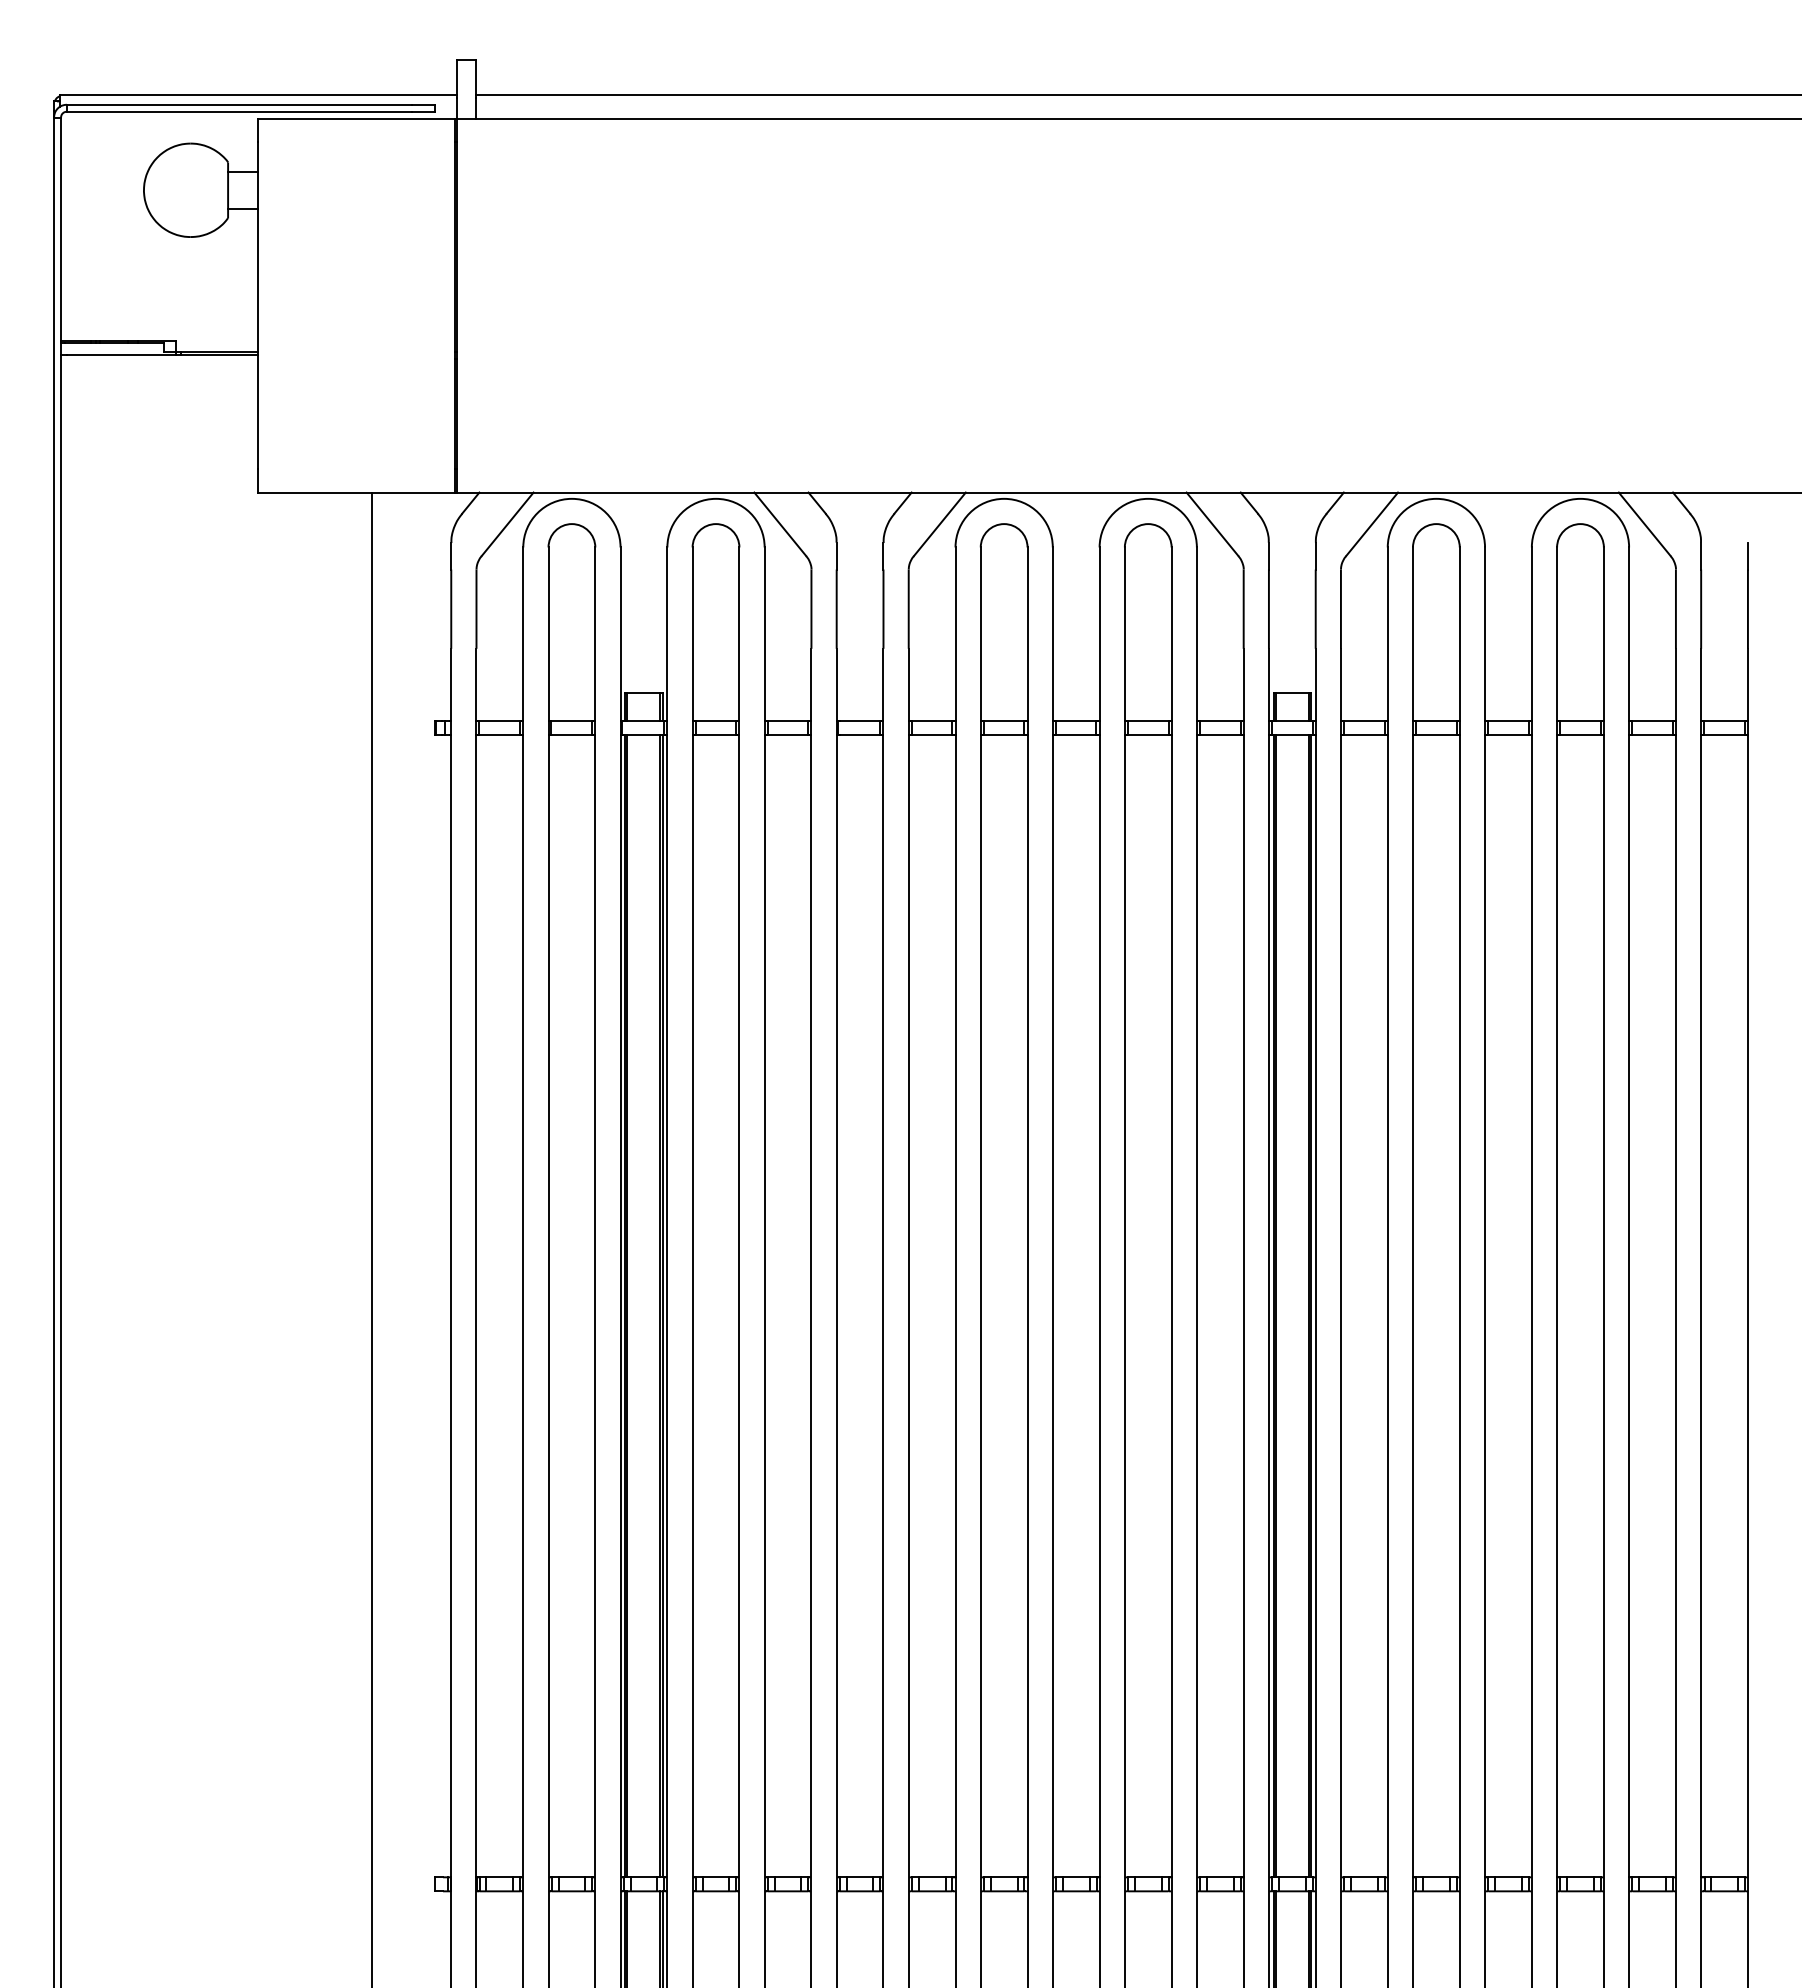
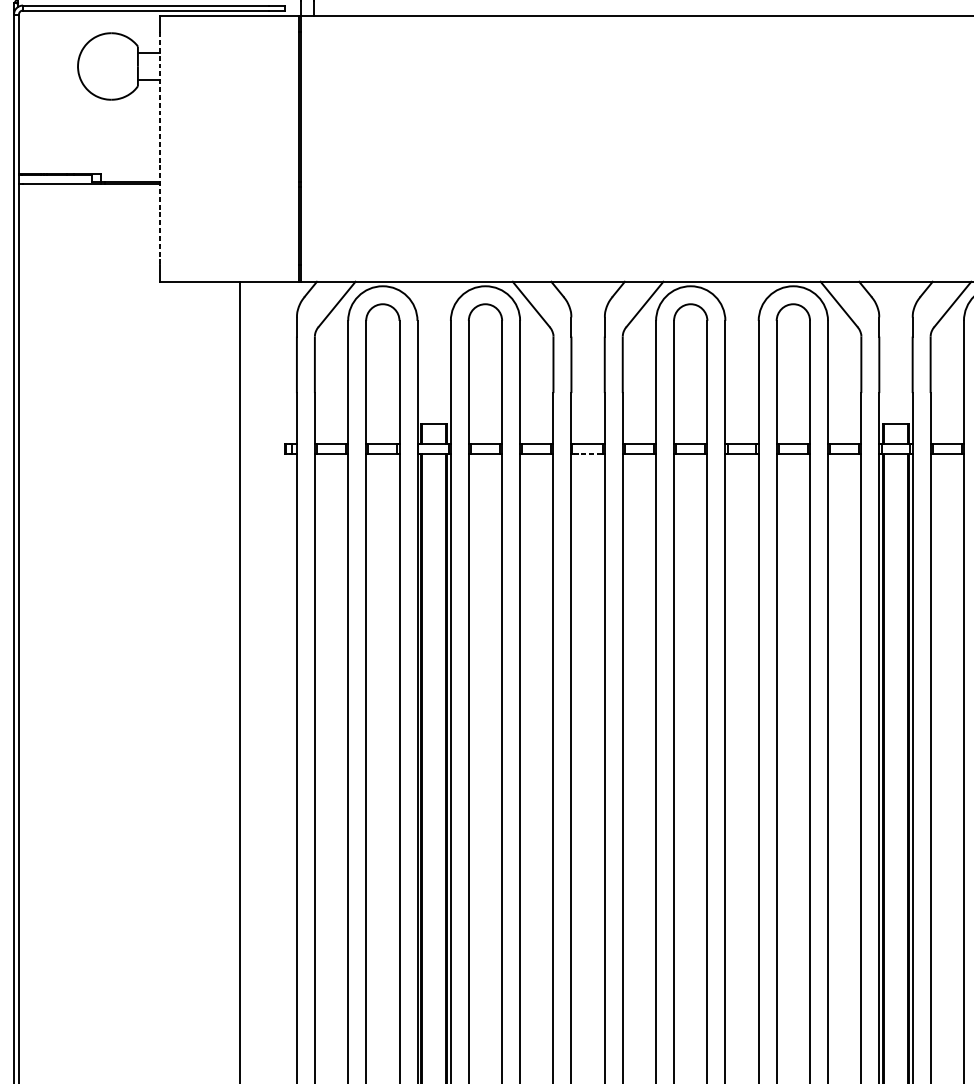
line: (258, 305) -> (159, 148), solid -> dashed
line: (860, 734) -> (588, 454), solid -> dashed

